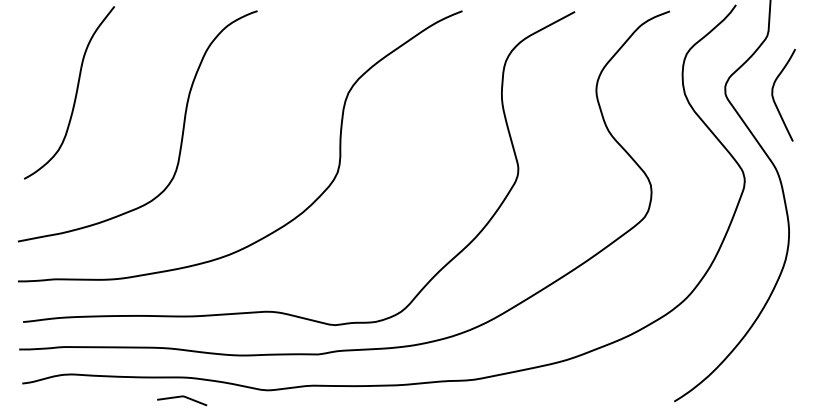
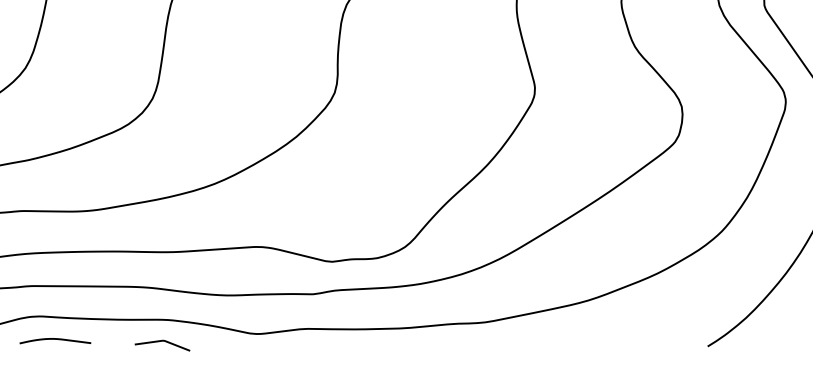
curve: (85, 395) -> (55, 339), added

